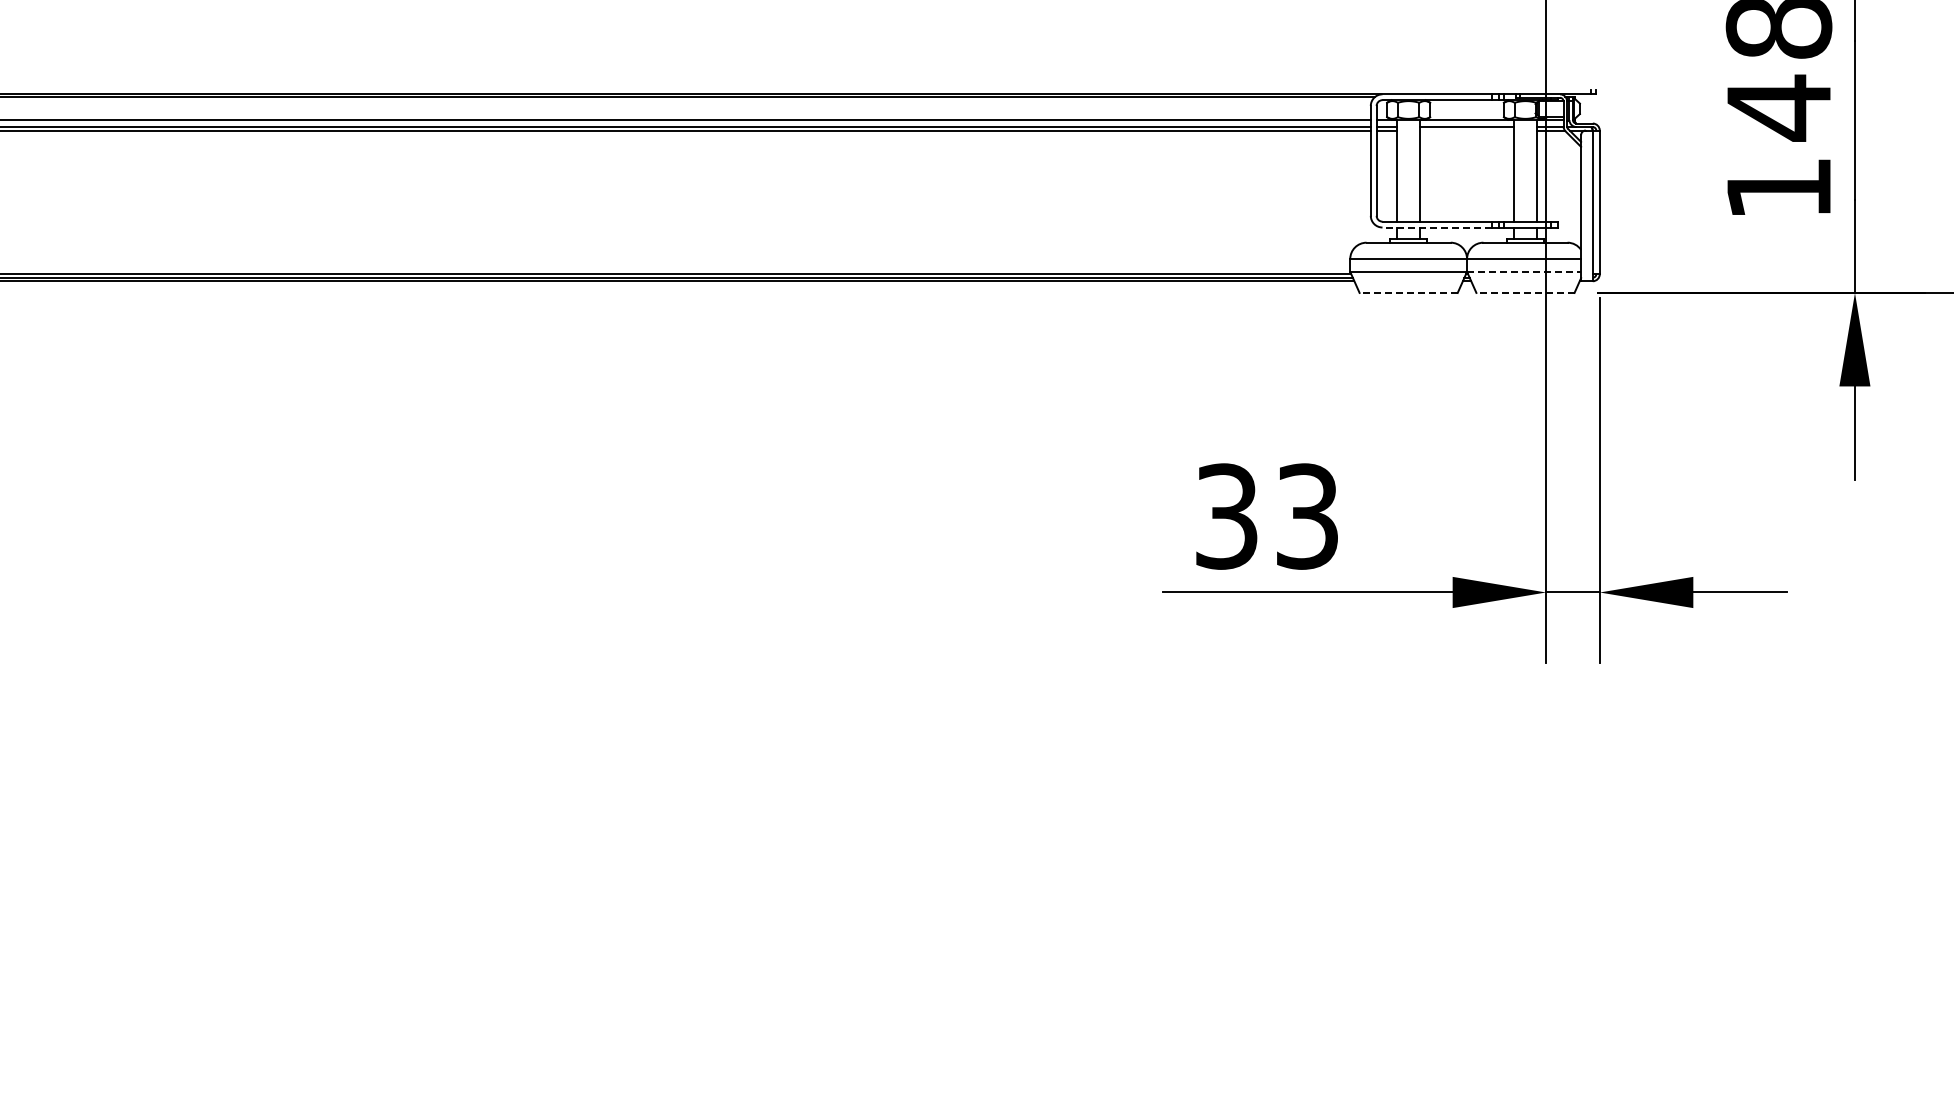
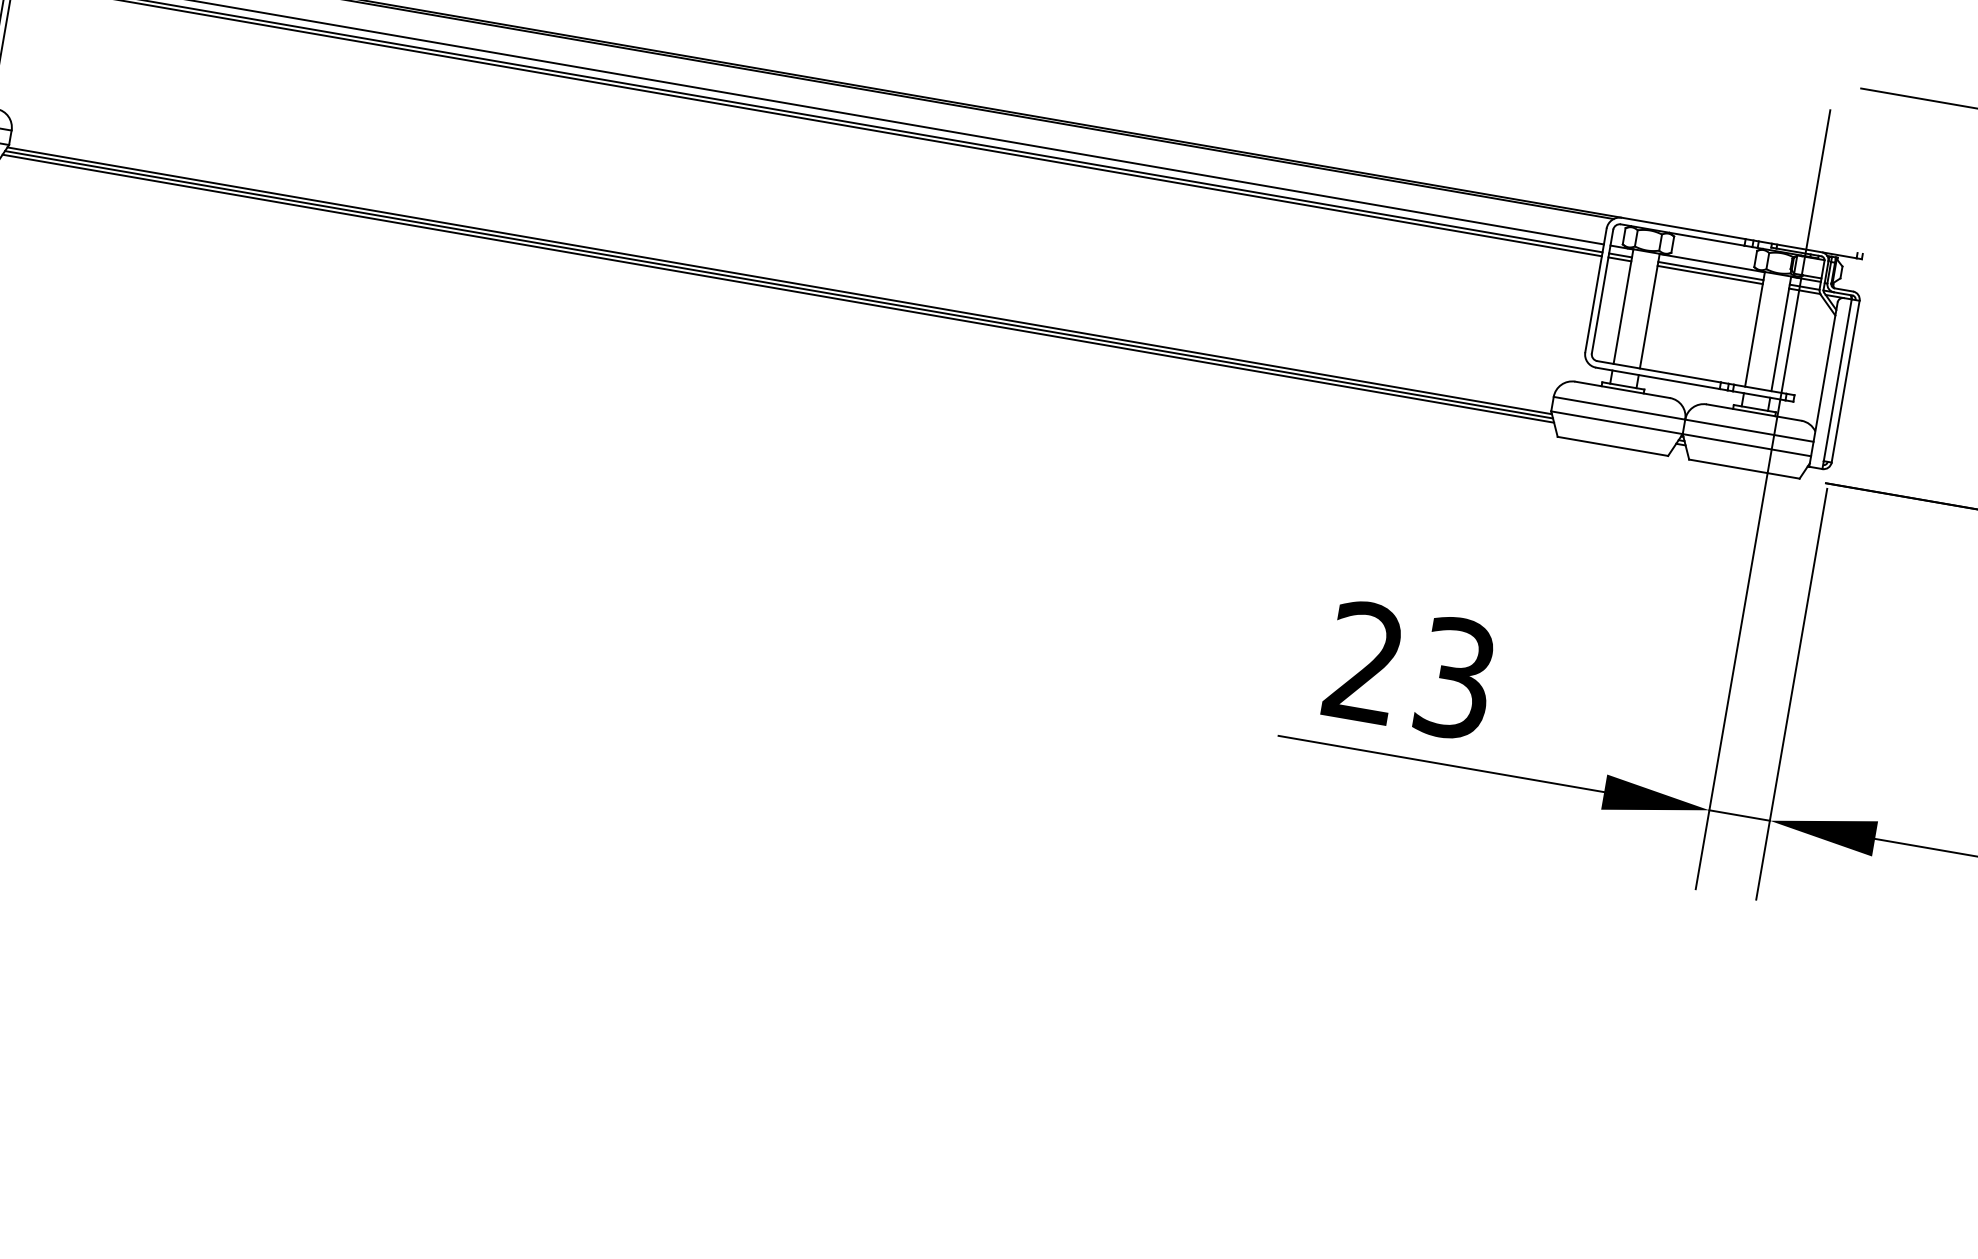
line: (1466, 130) -> (1709, 274), added
line: (1437, 227) -> (1658, 378), dashed -> solid
line: (1524, 271) -> (1747, 444), dashed -> solid
line: (1408, 292) -> (1612, 445), dashed -> solid
line: (1524, 292) -> (1743, 468), dashed -> solid
text: (1226, 516) -> (1364, 662), 33 -> 23

